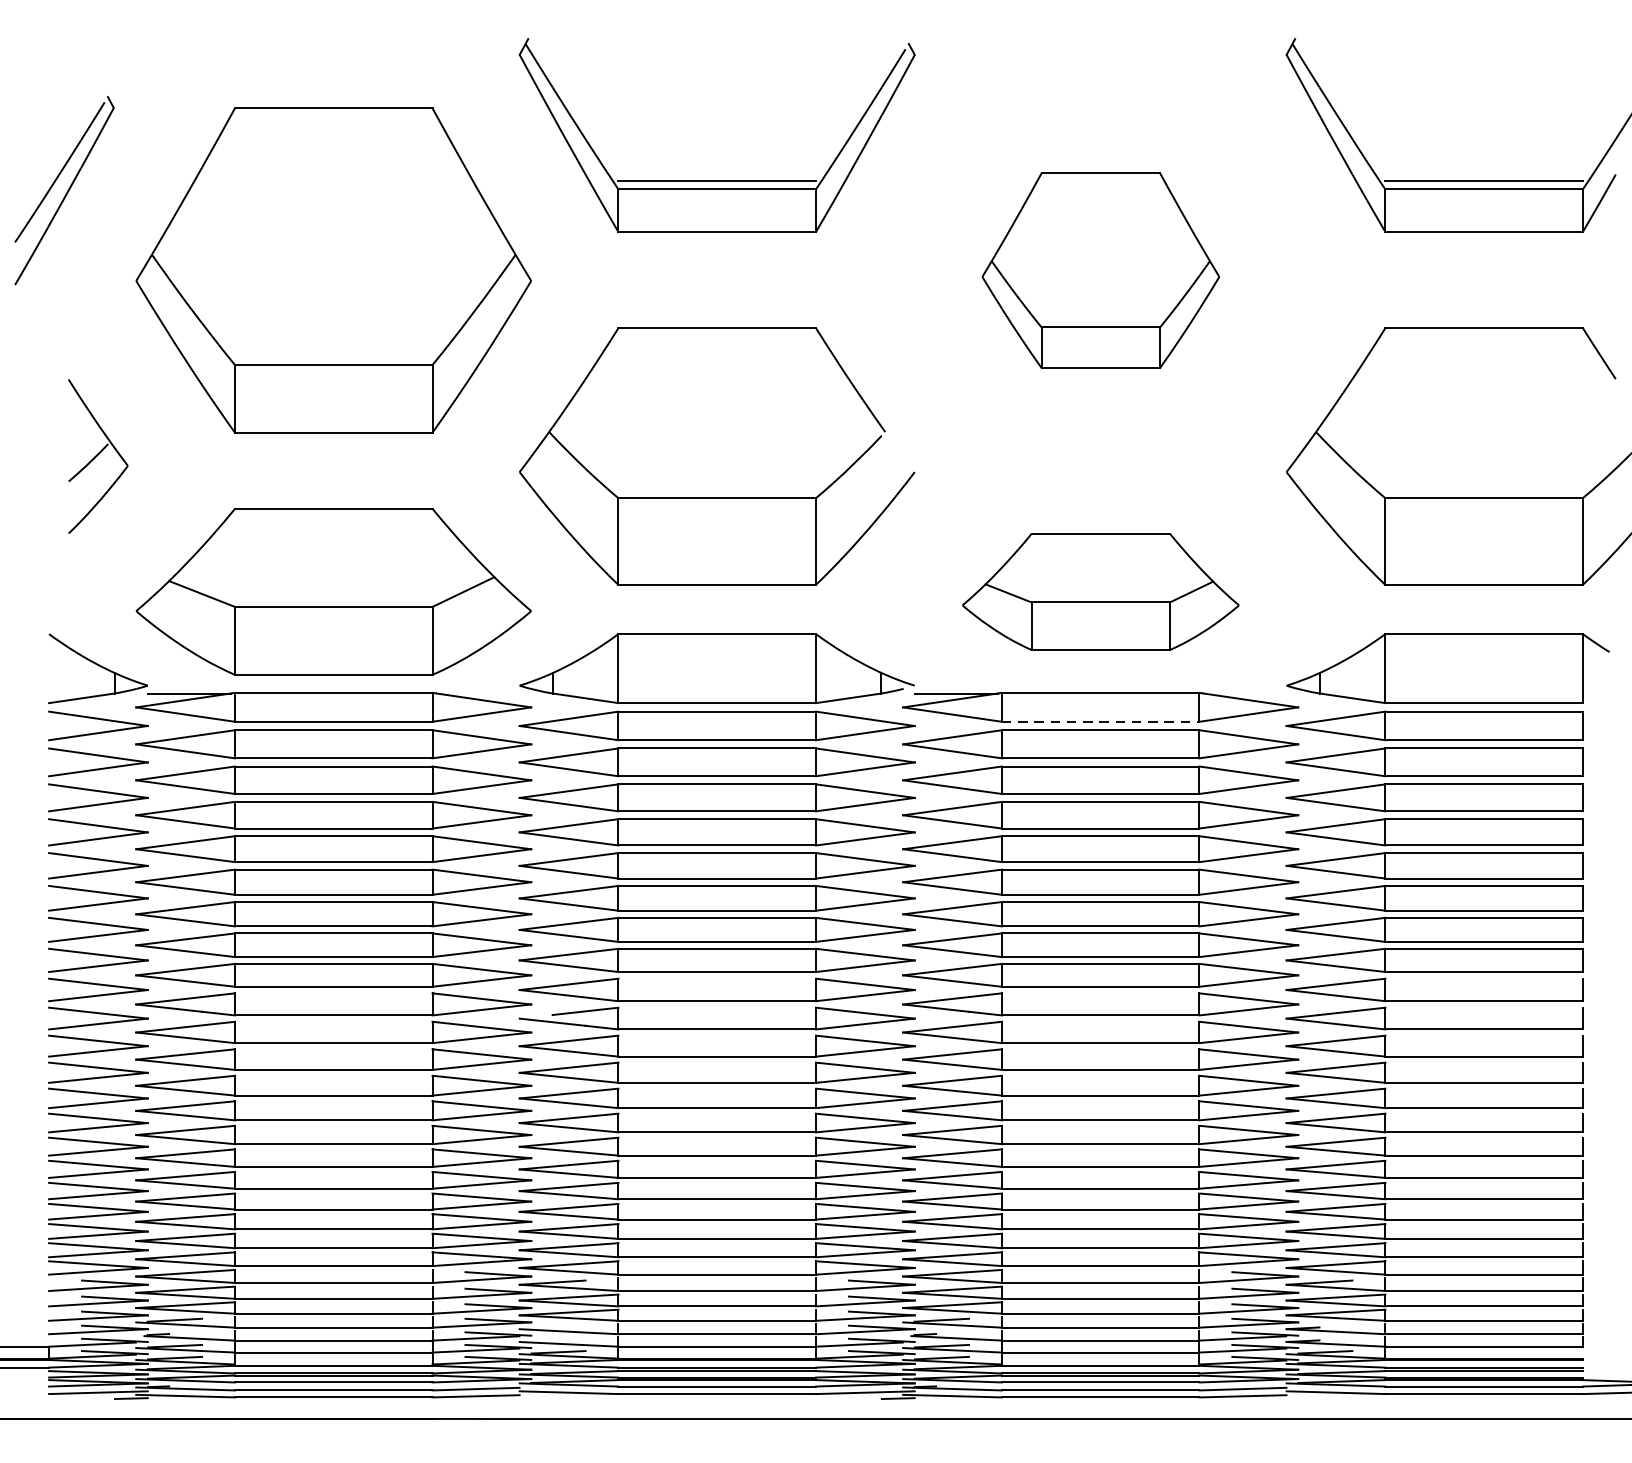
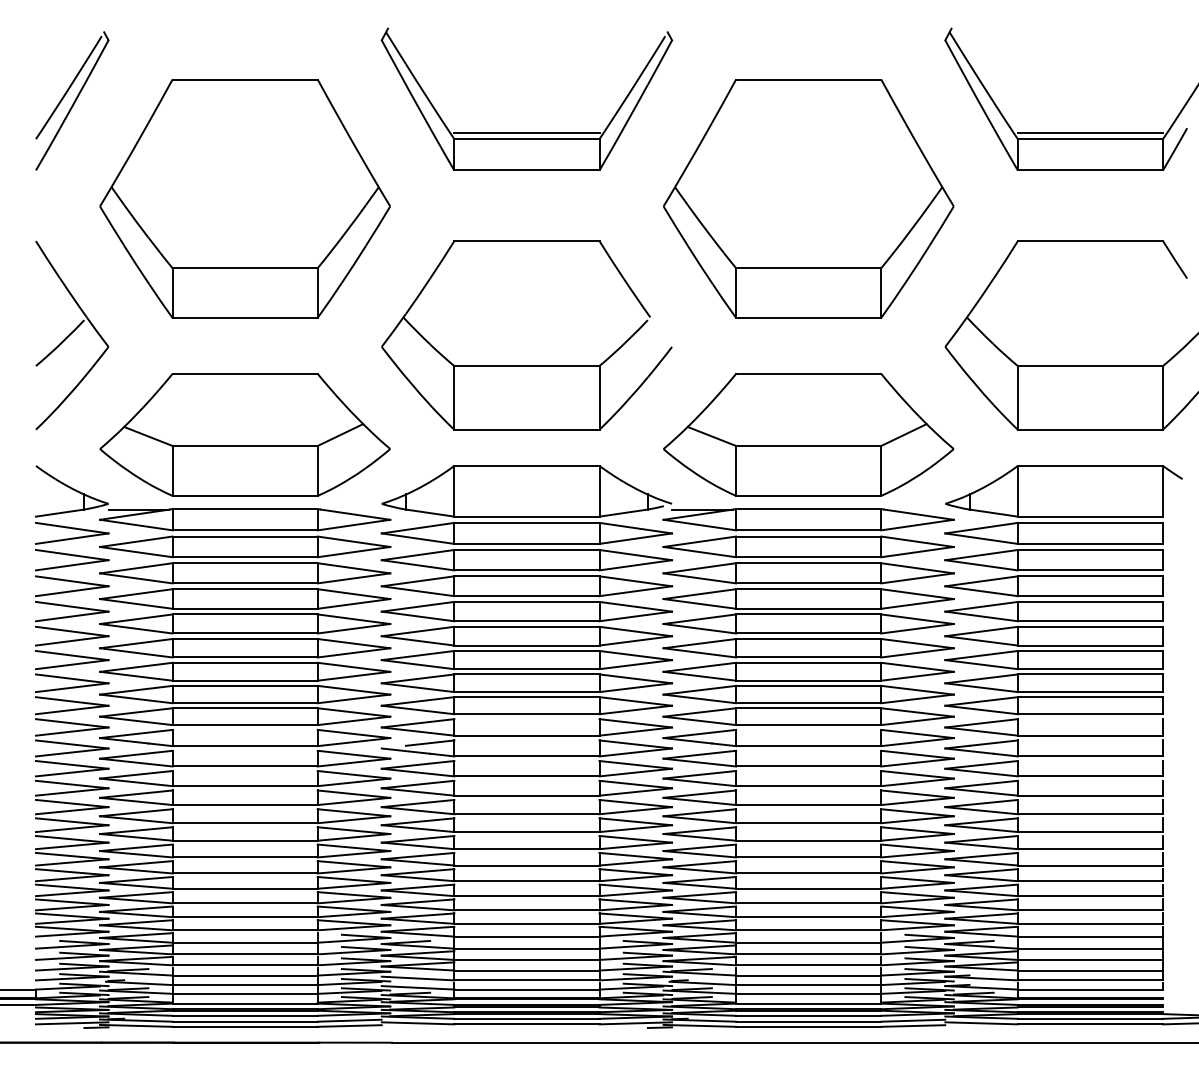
part: (64, 189) -> (72, 100), moved
part: (1100, 270) -> (808, 198), size x1.67
part: (97, 456) -> (71, 335), size x1.67
part: (1100, 591) -> (808, 434), size x1.43
line: (1100, 721) -> (808, 530), dashed -> solid

